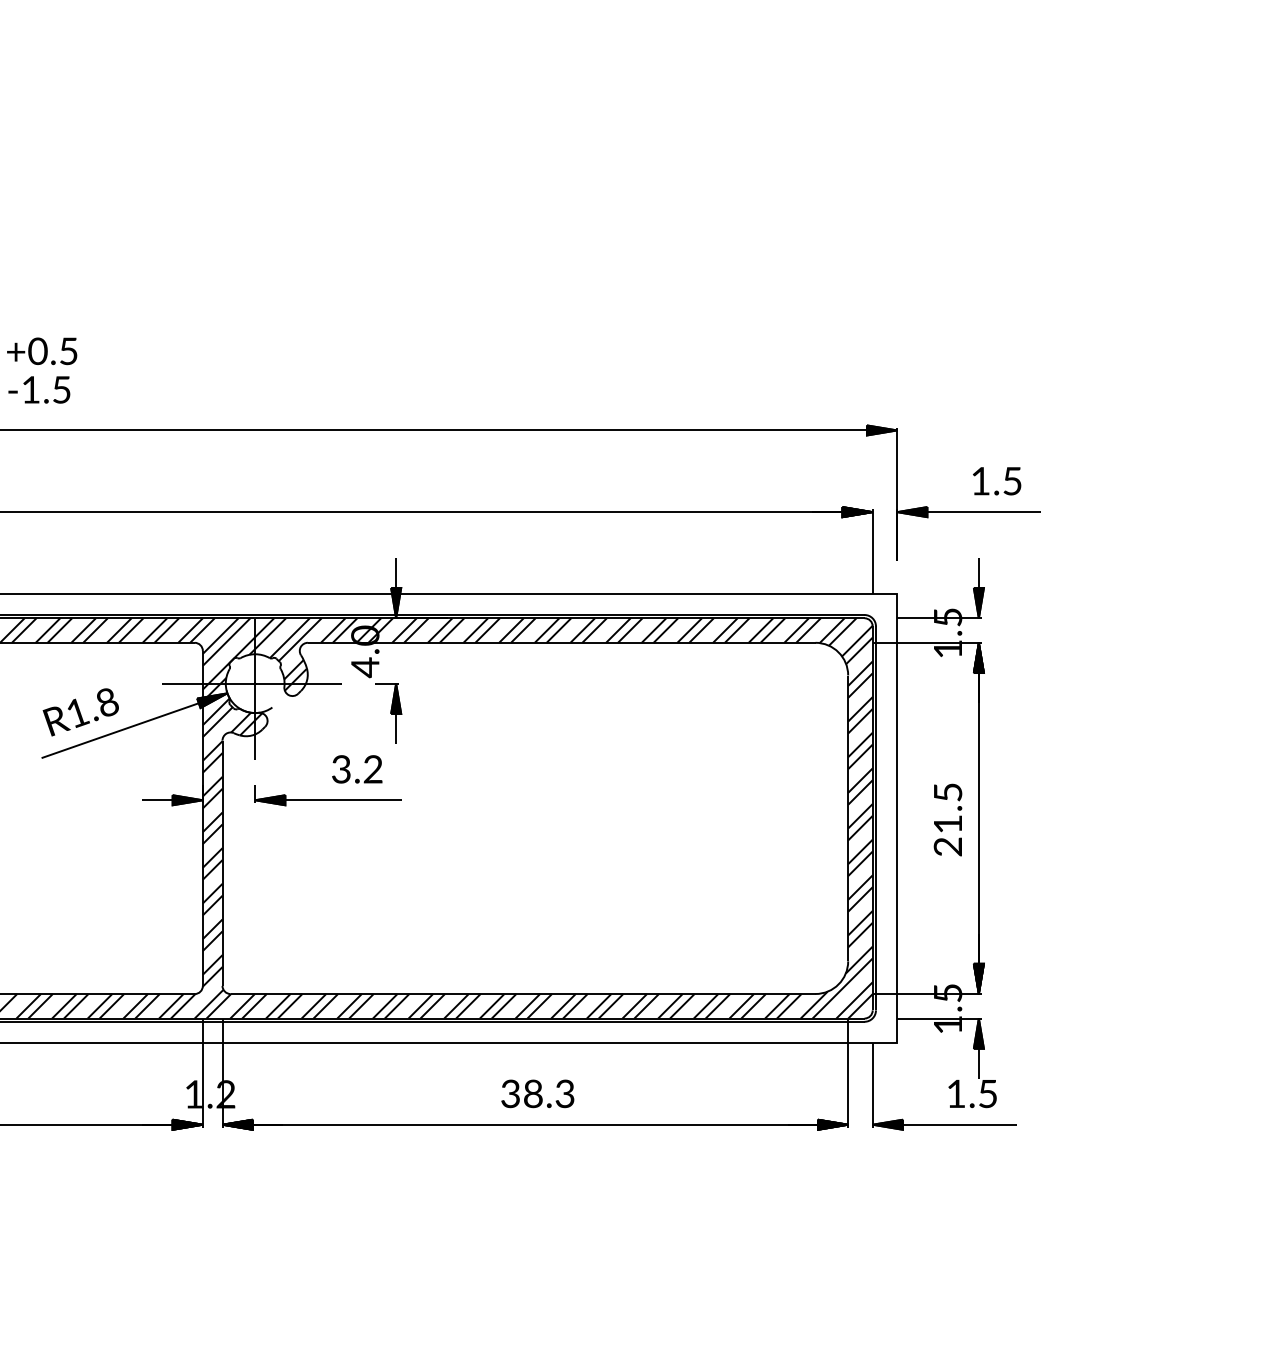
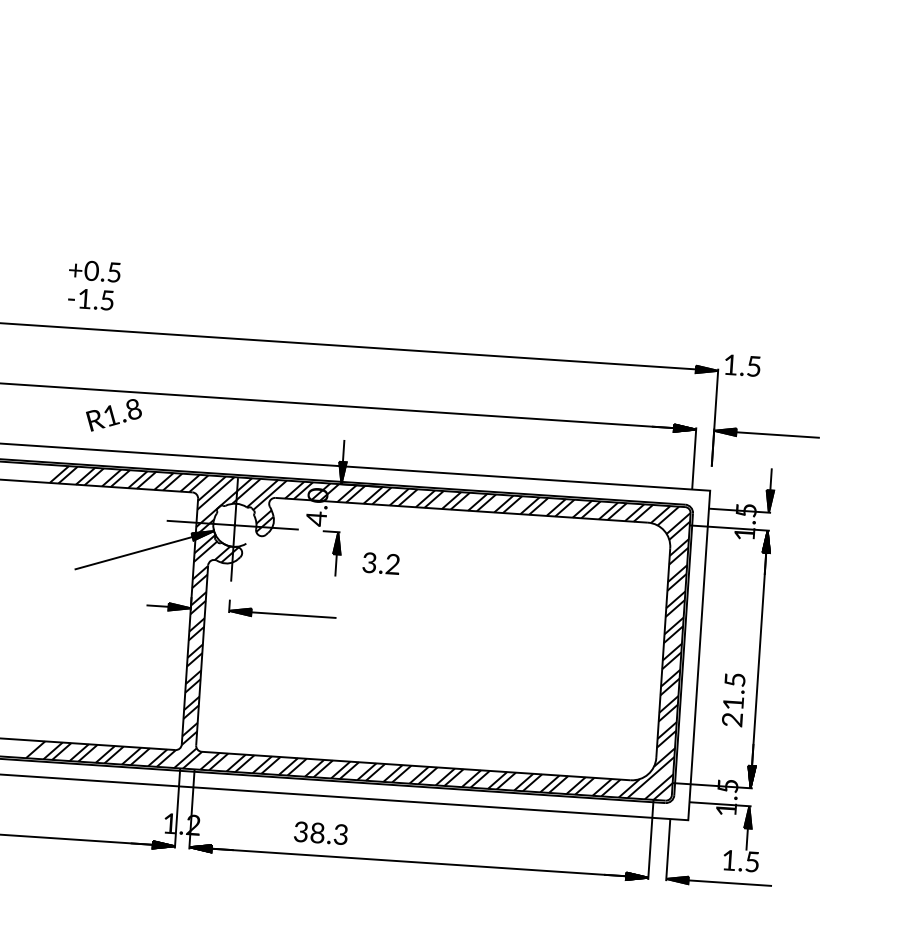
text: (997, 481) -> (742, 365), moved
text: (80, 712) -> (113, 415), moved
text: (357, 769) -> (381, 563), moved
text: (947, 819) -> (733, 699), moved
text: (537, 1093) -> (320, 832), moved

